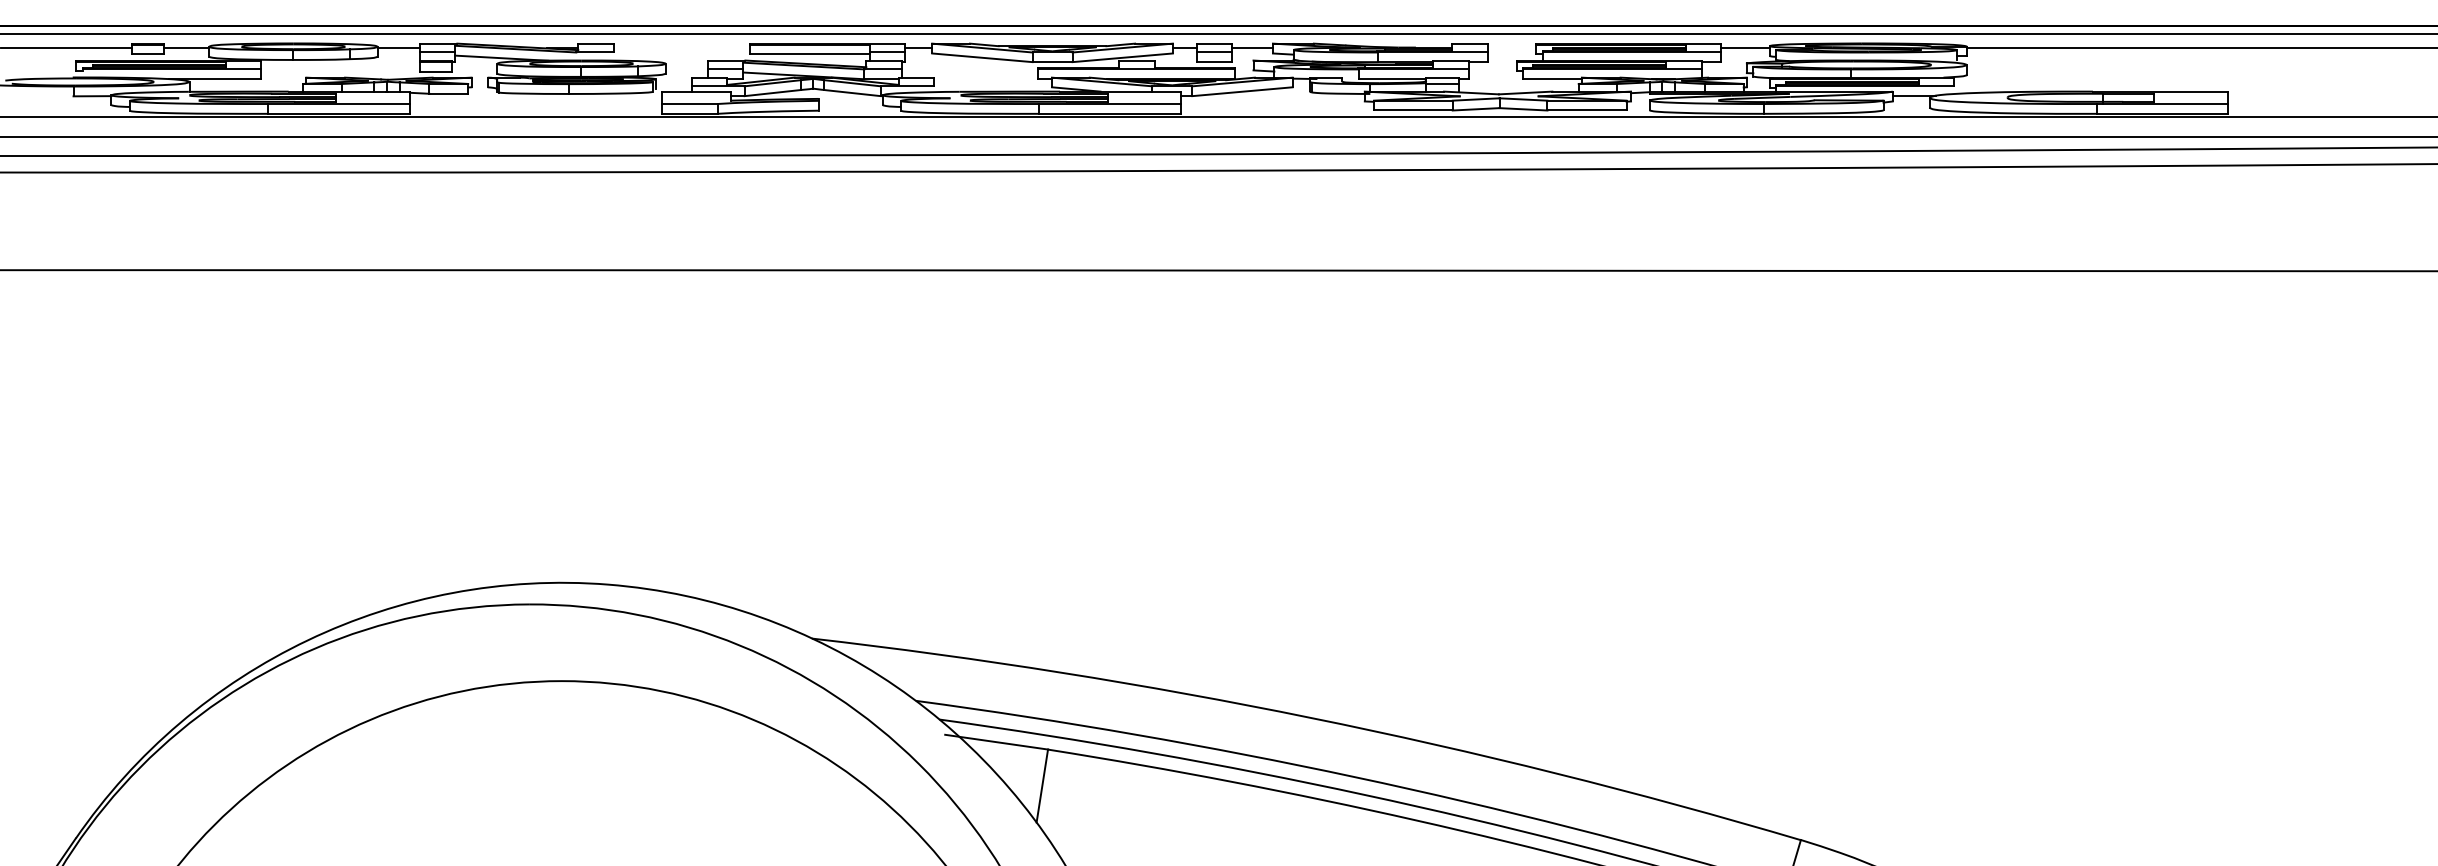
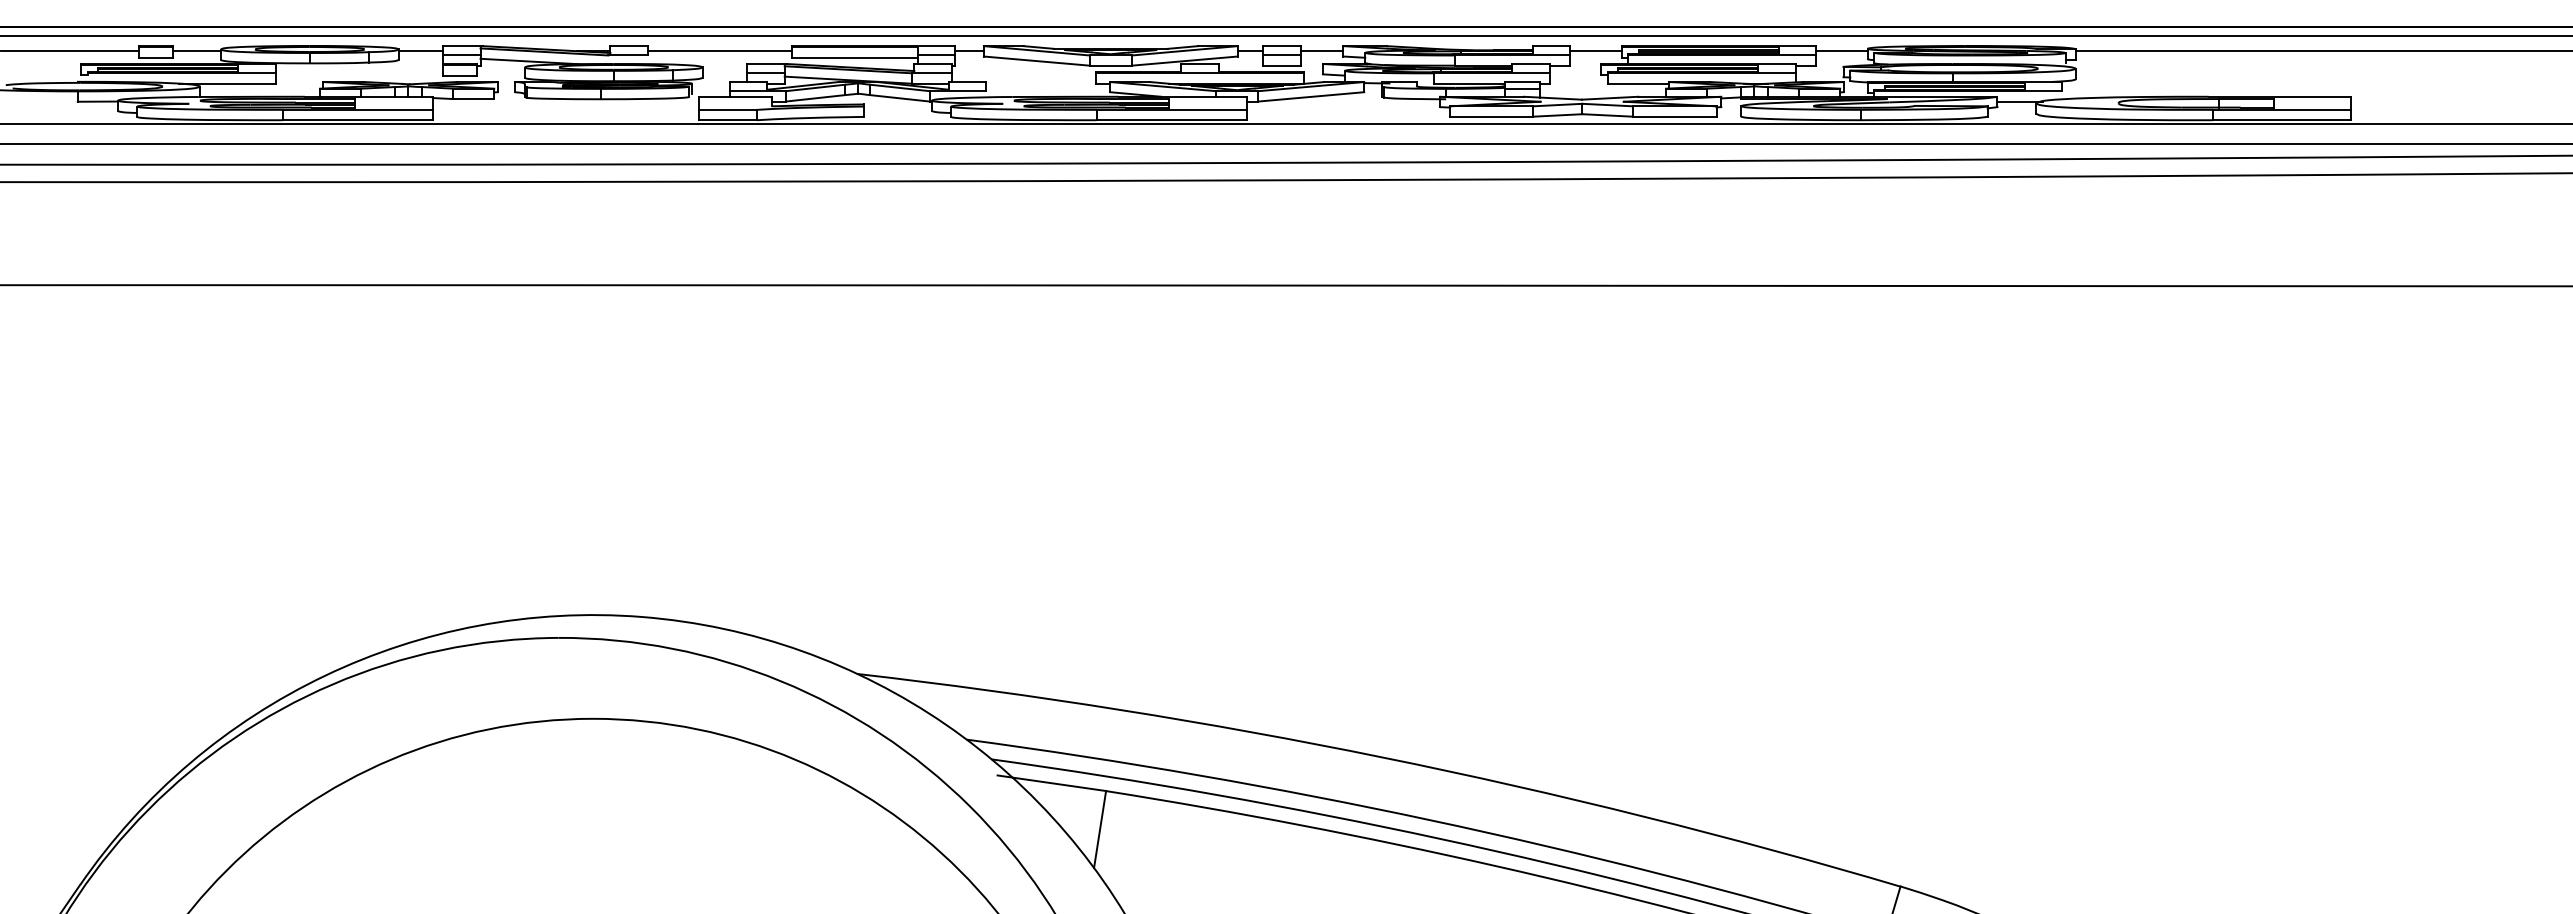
line: (681, 48) -> (719, 51), added
line: (1511, 48) -> (1595, 51), added

